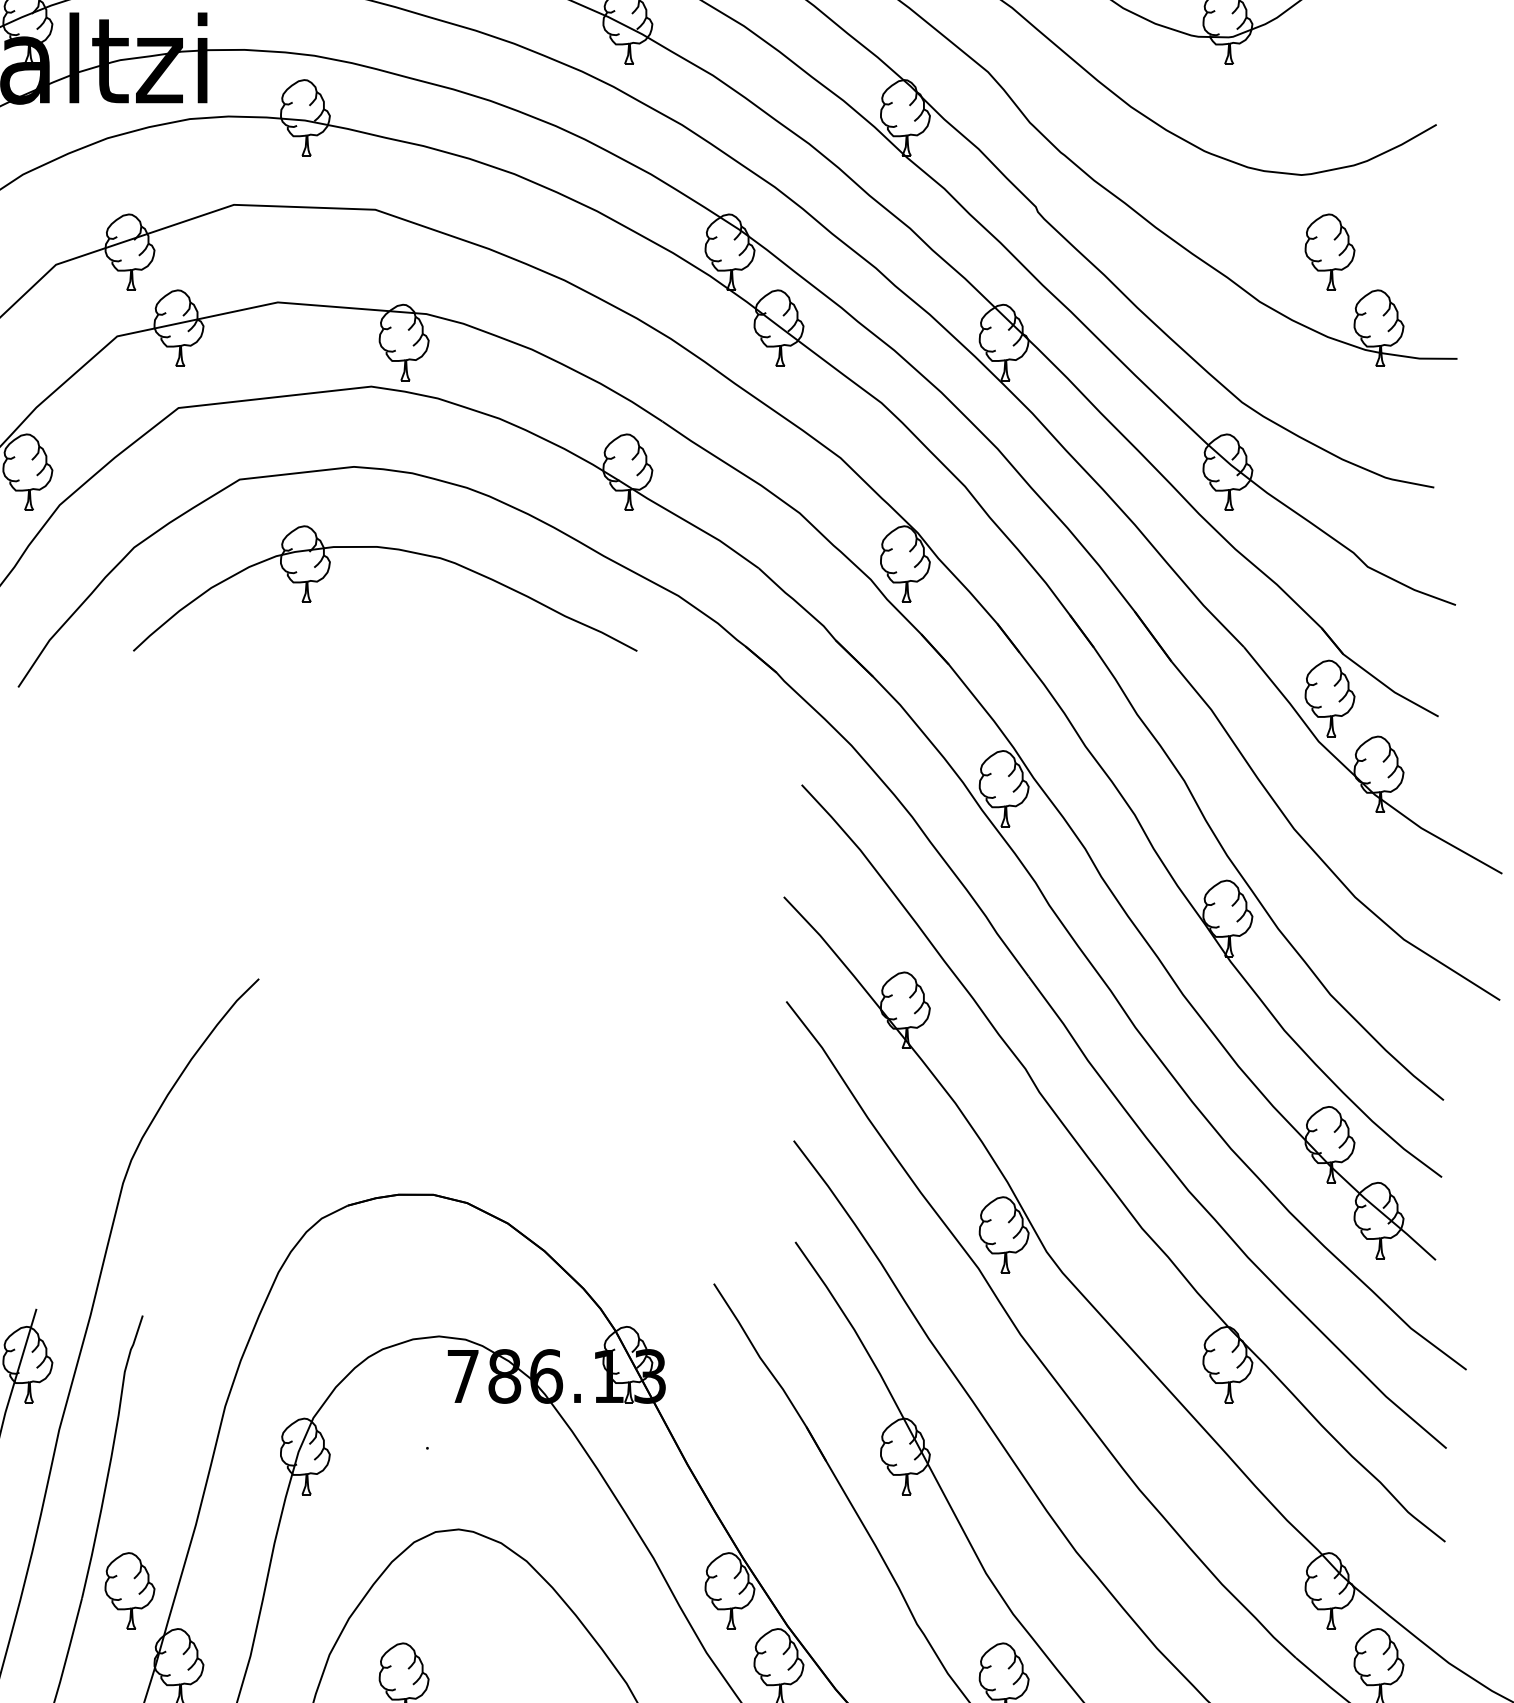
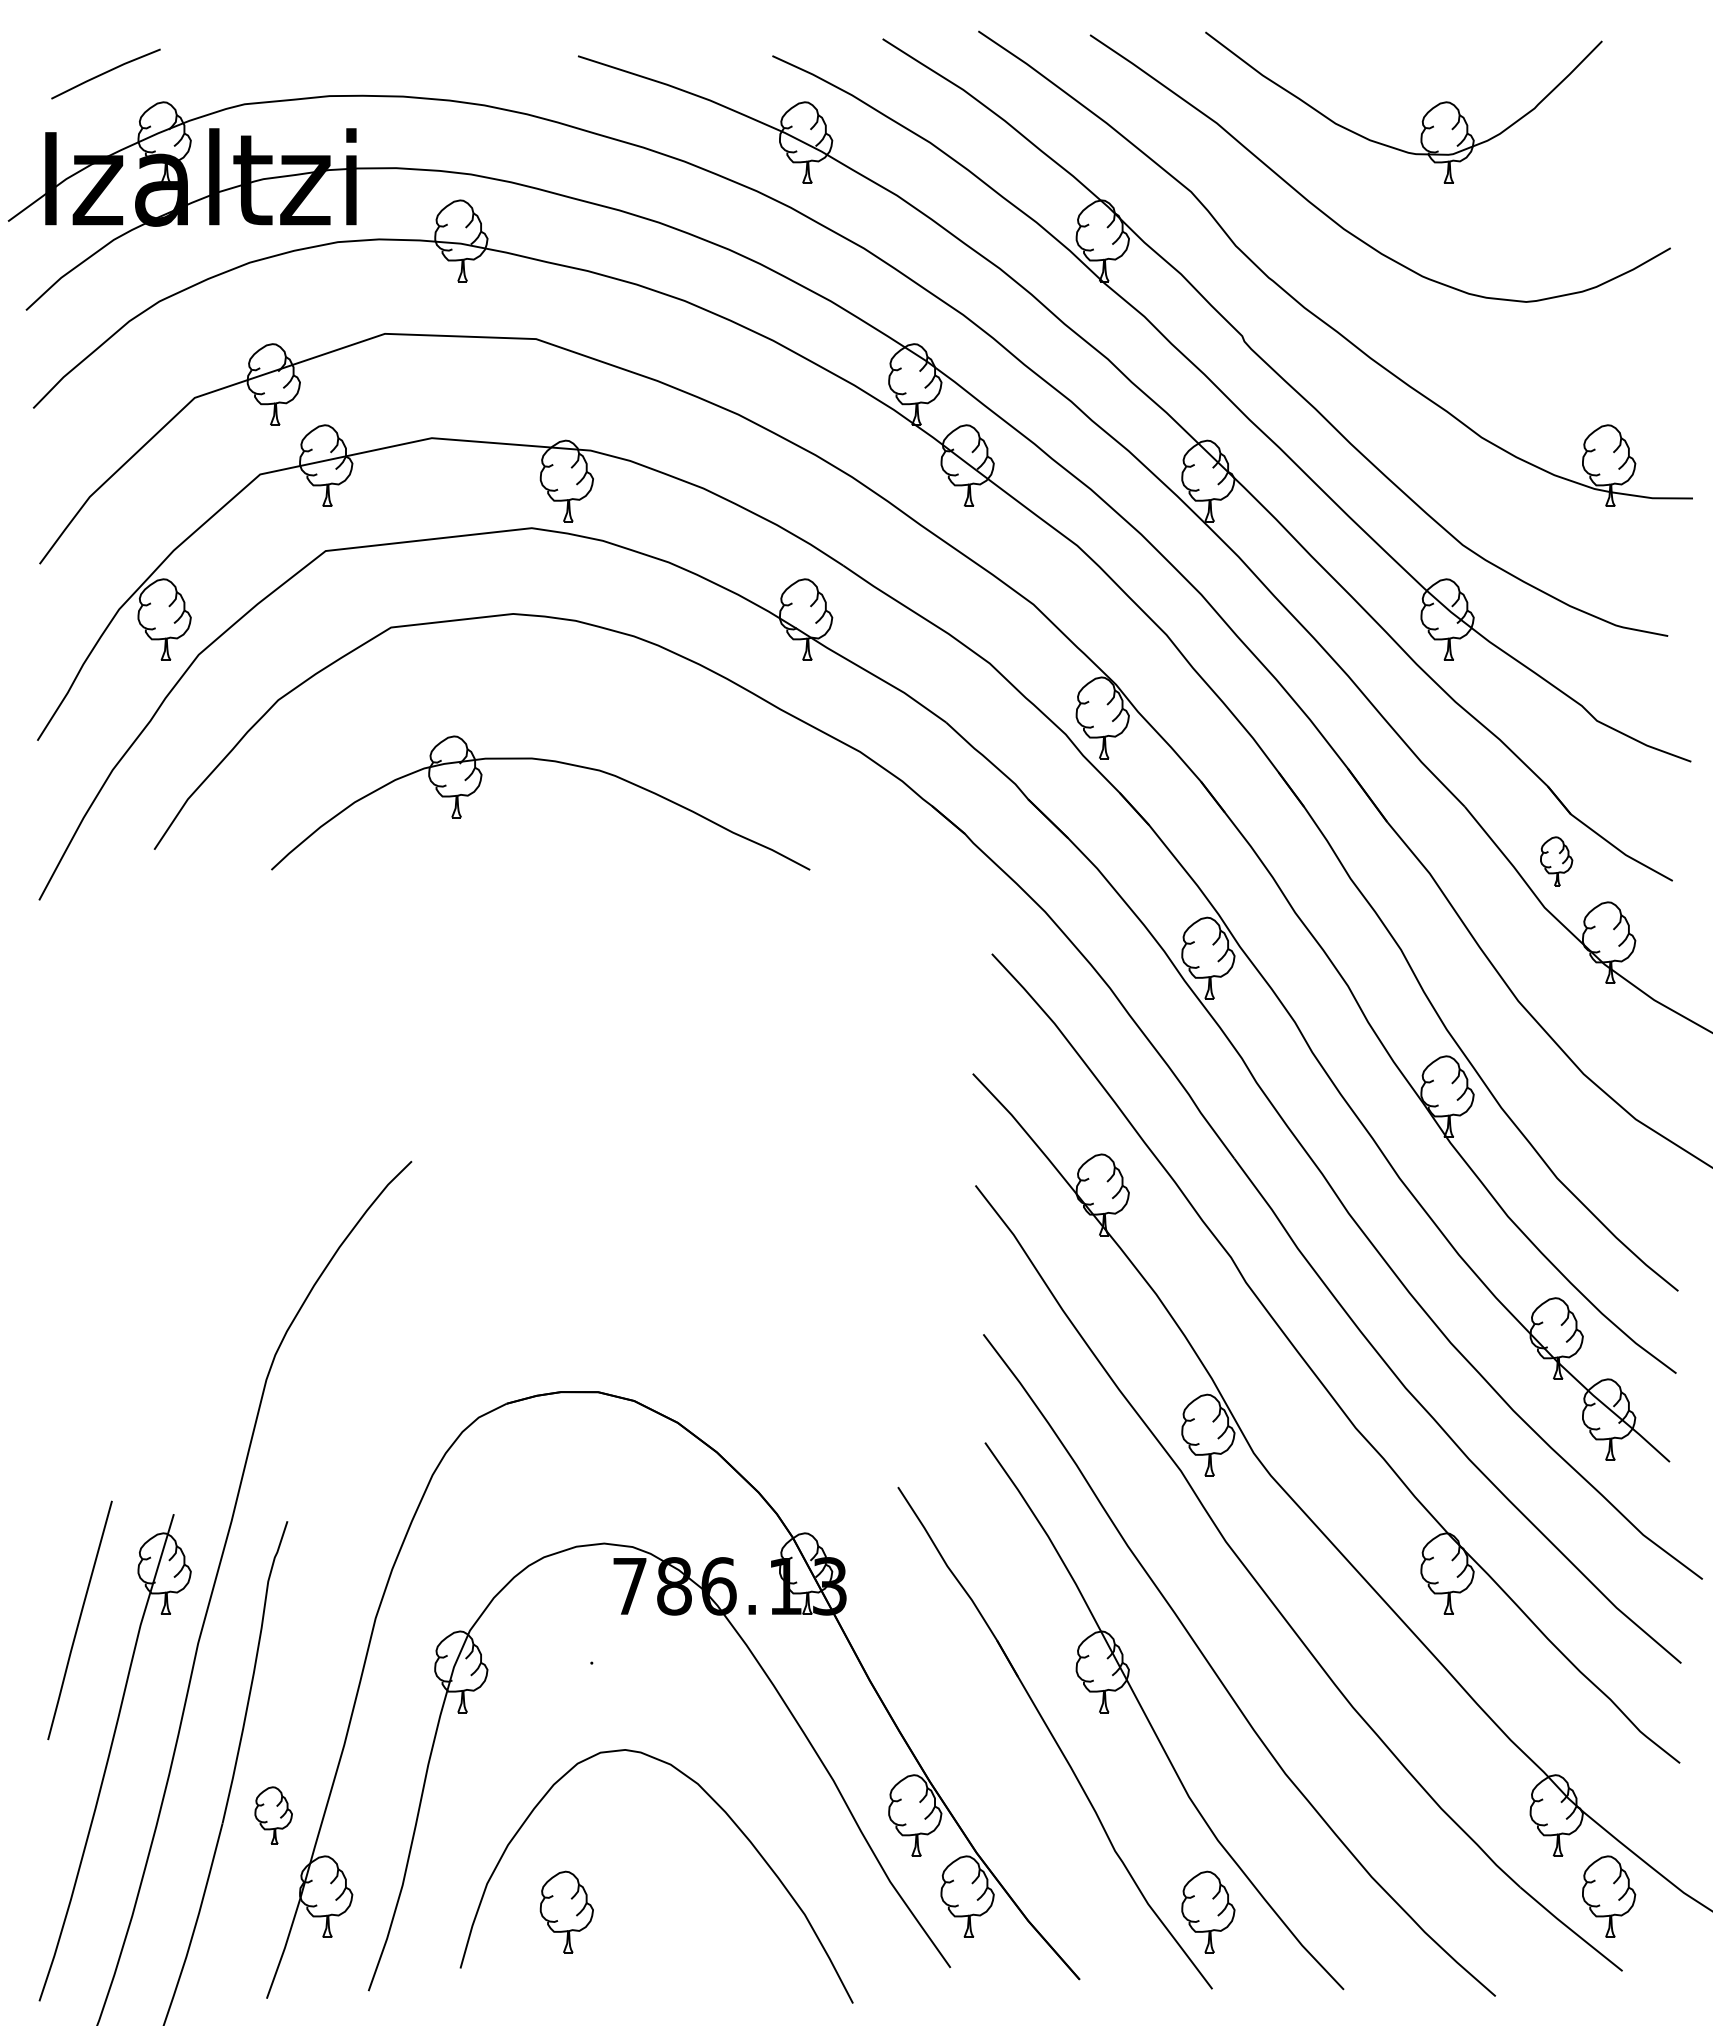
part: (1329, 252) -> (1556, 384), removed
part: (389, 549) -> (545, 761), moved
part: (1329, 698) -> (1556, 861), size x0.6
part: (129, 1590) -> (273, 1815), size x0.7

